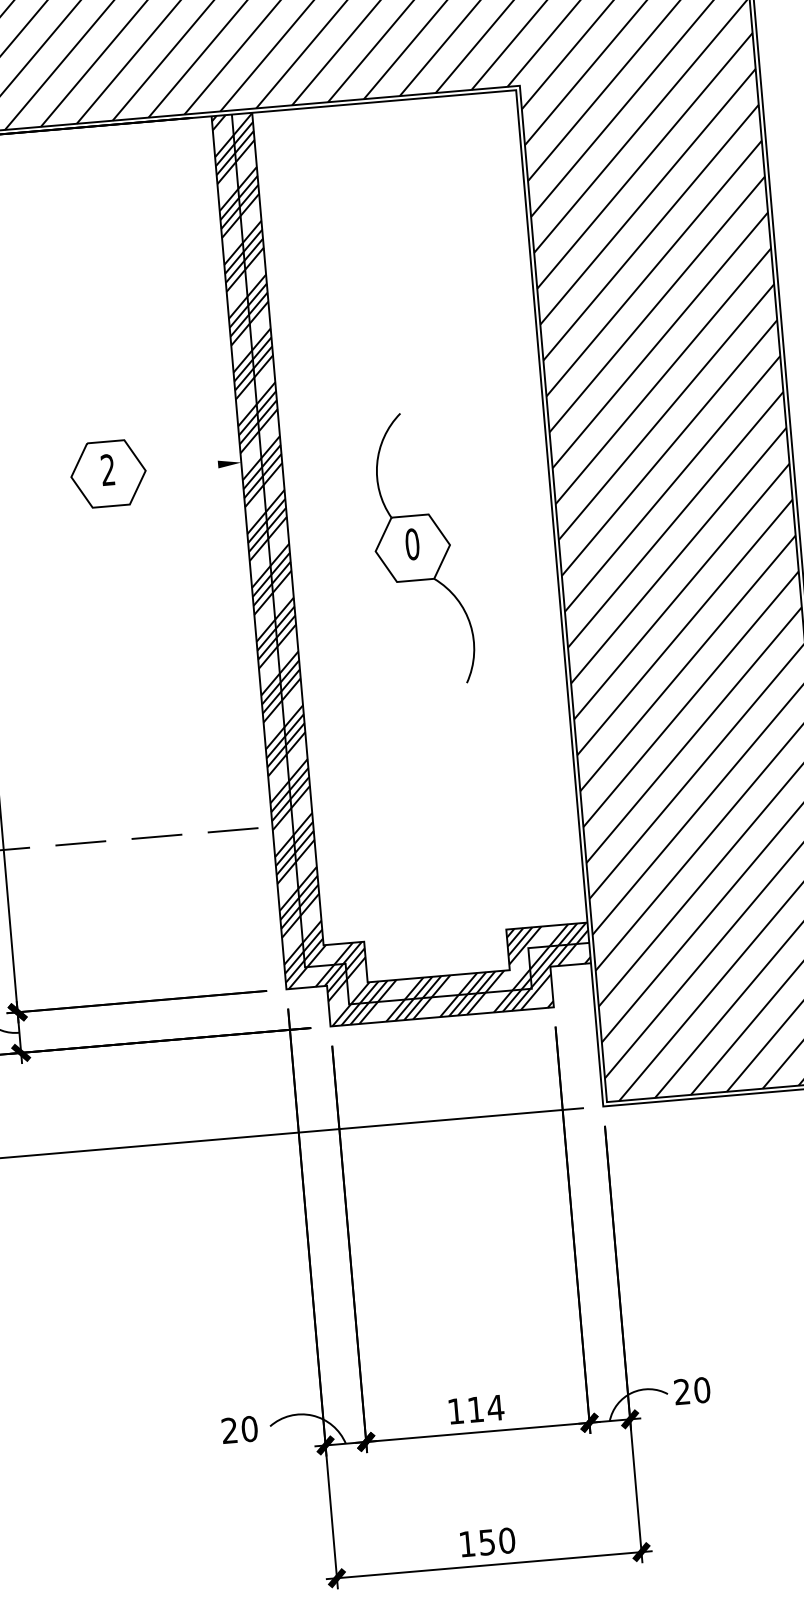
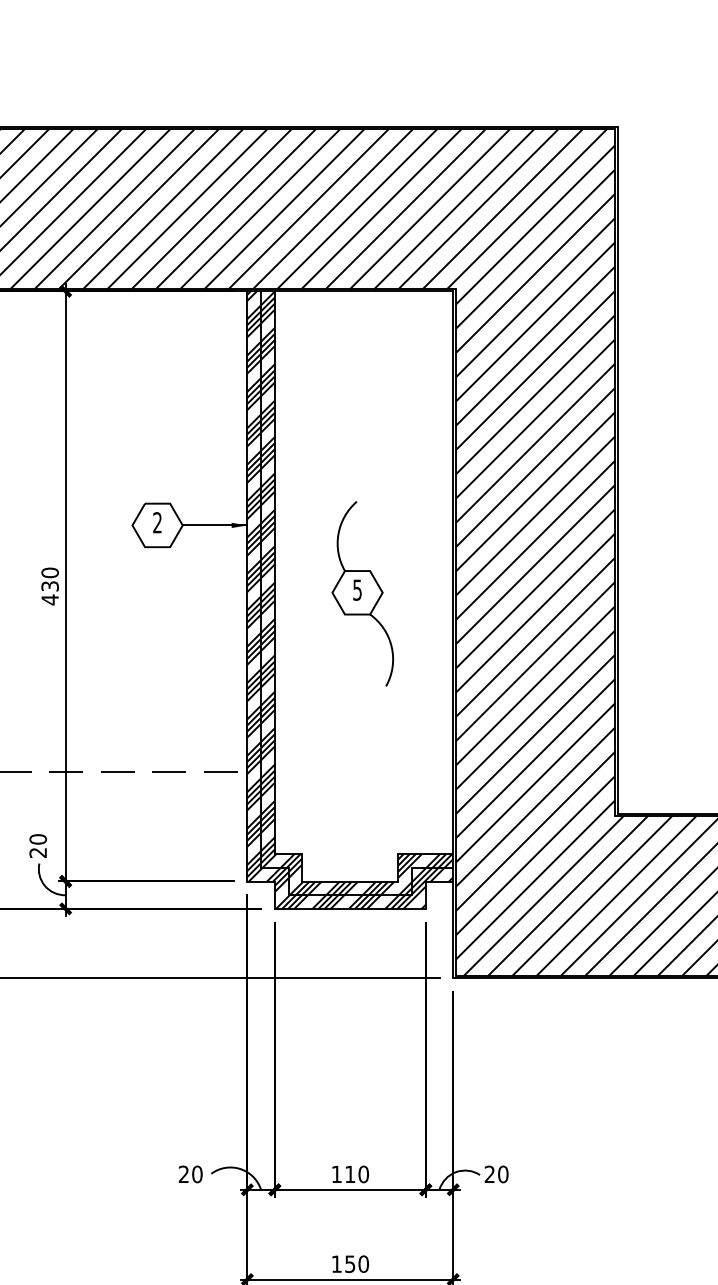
line: (192, 466) -> (214, 525), added
text: (412, 543) -> (357, 589), 0 -> 5
text: (495, 1408) -> (363, 1174), 114 -> 110

